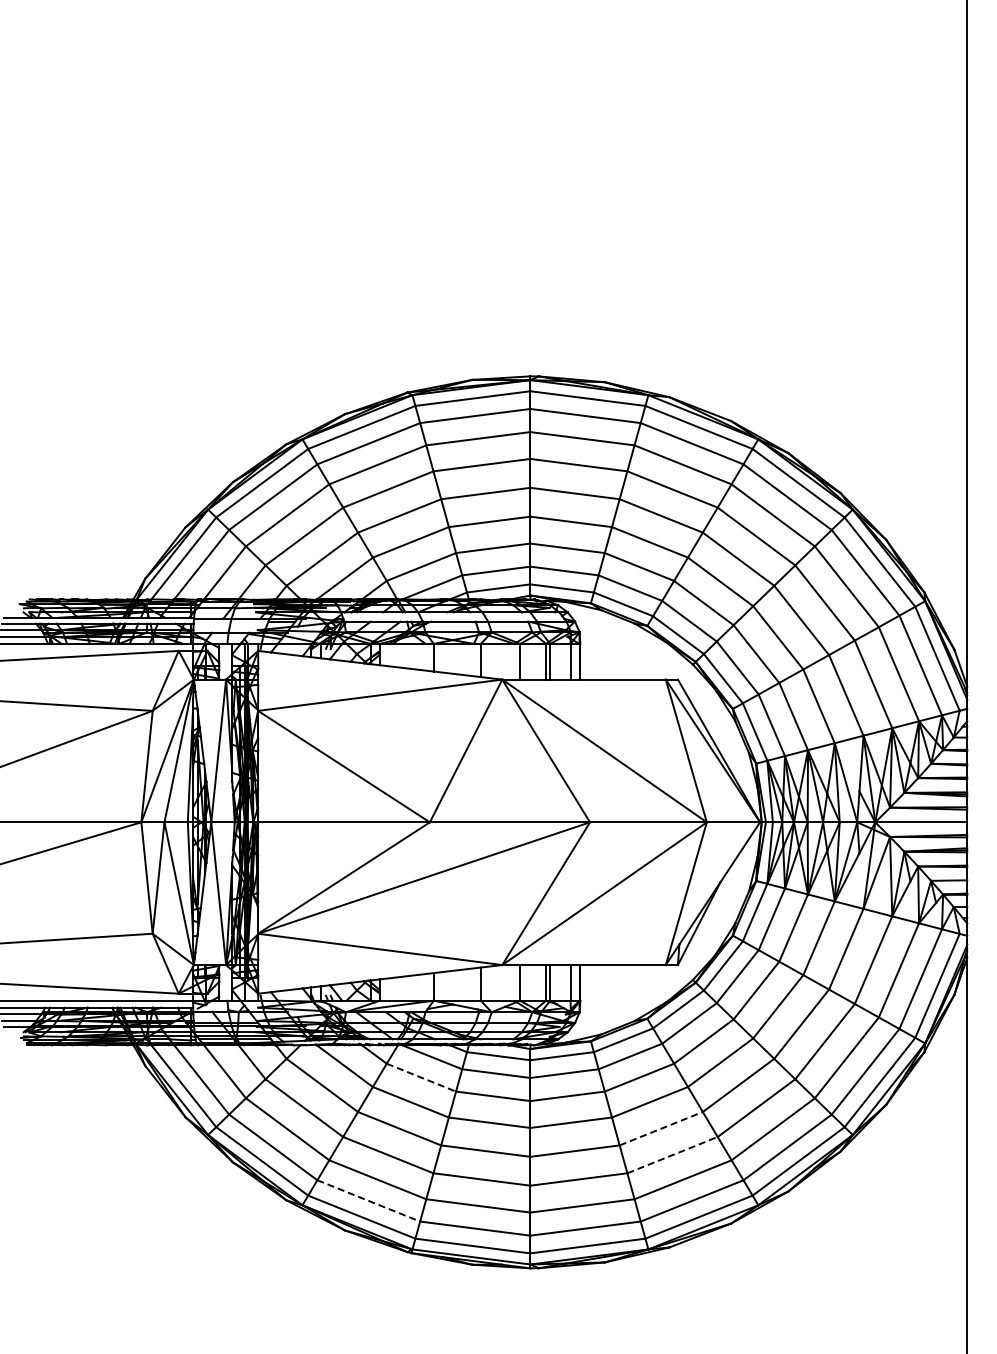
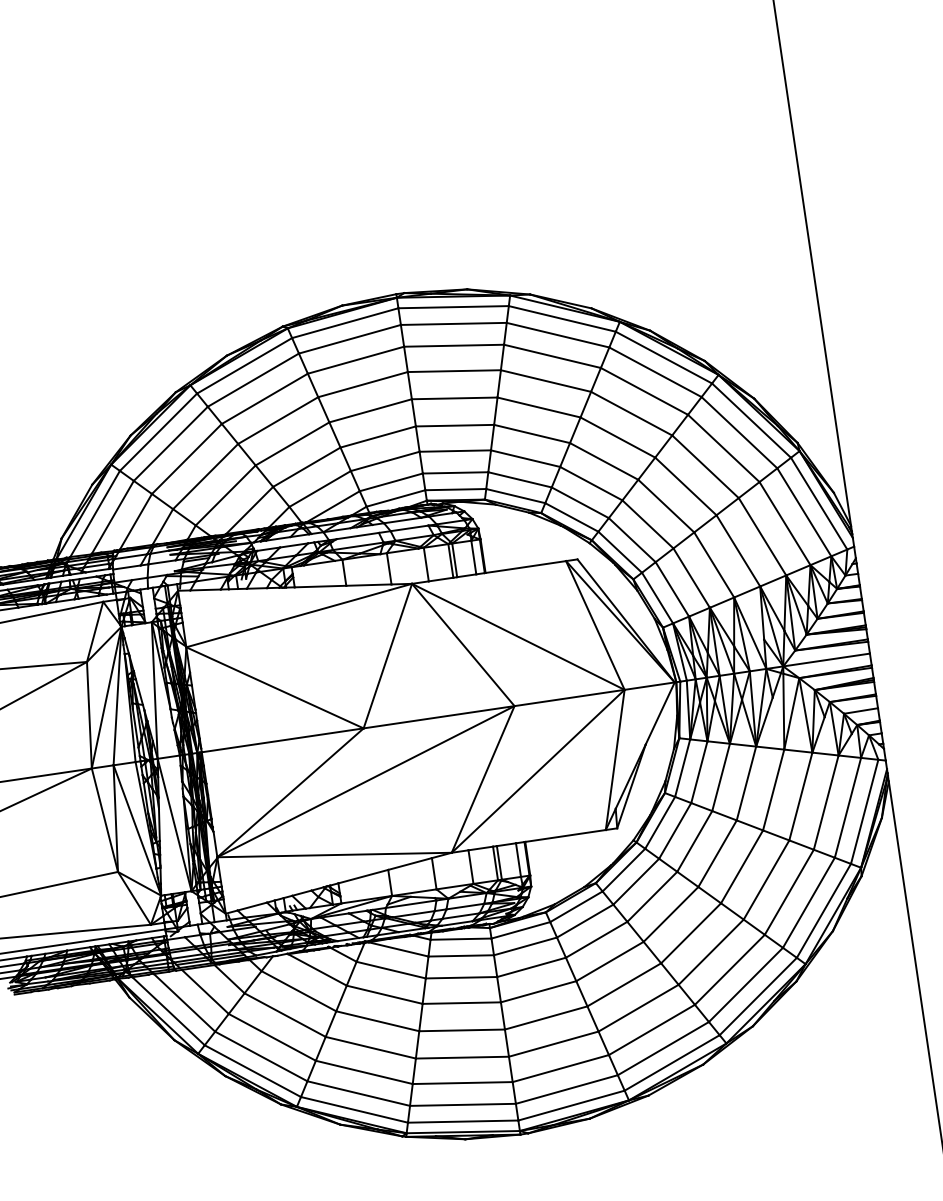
line: (421, 1077) -> (391, 969), dashed -> solid
line: (661, 1128) -> (624, 984), dashed -> solid
line: (672, 1155) -> (638, 1008), dashed -> solid
line: (369, 1201) -> (359, 1094), dashed -> solid

